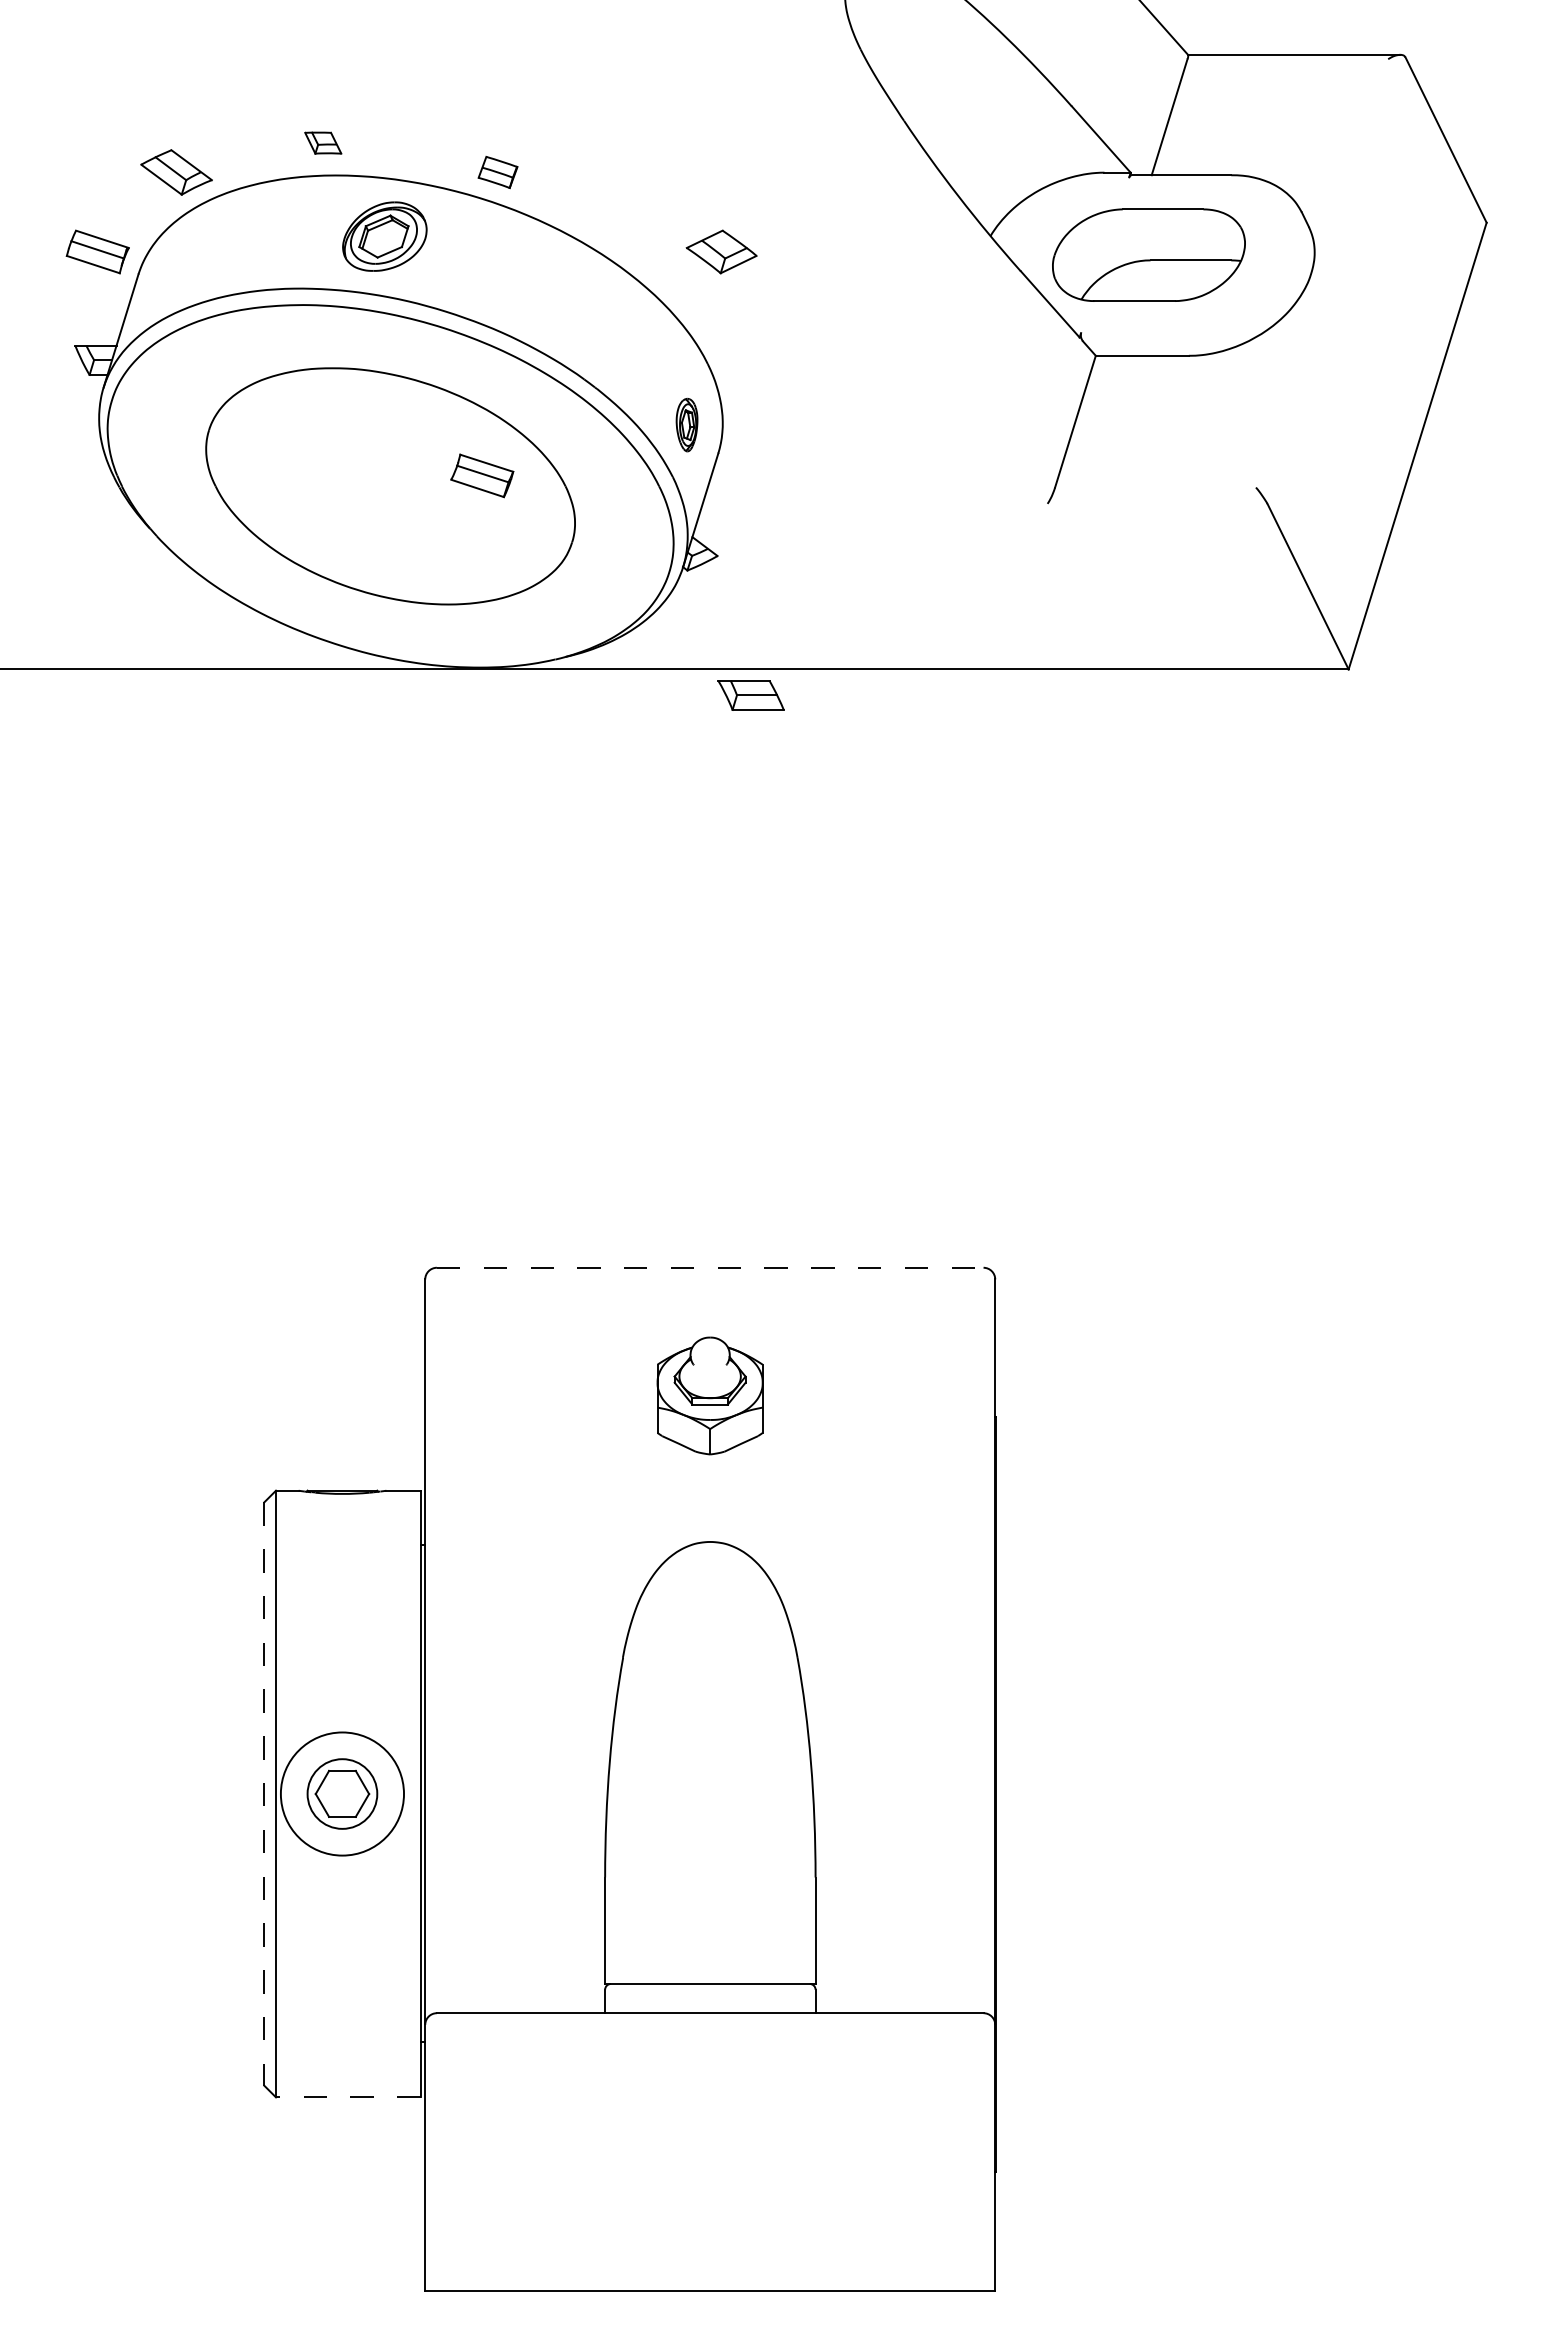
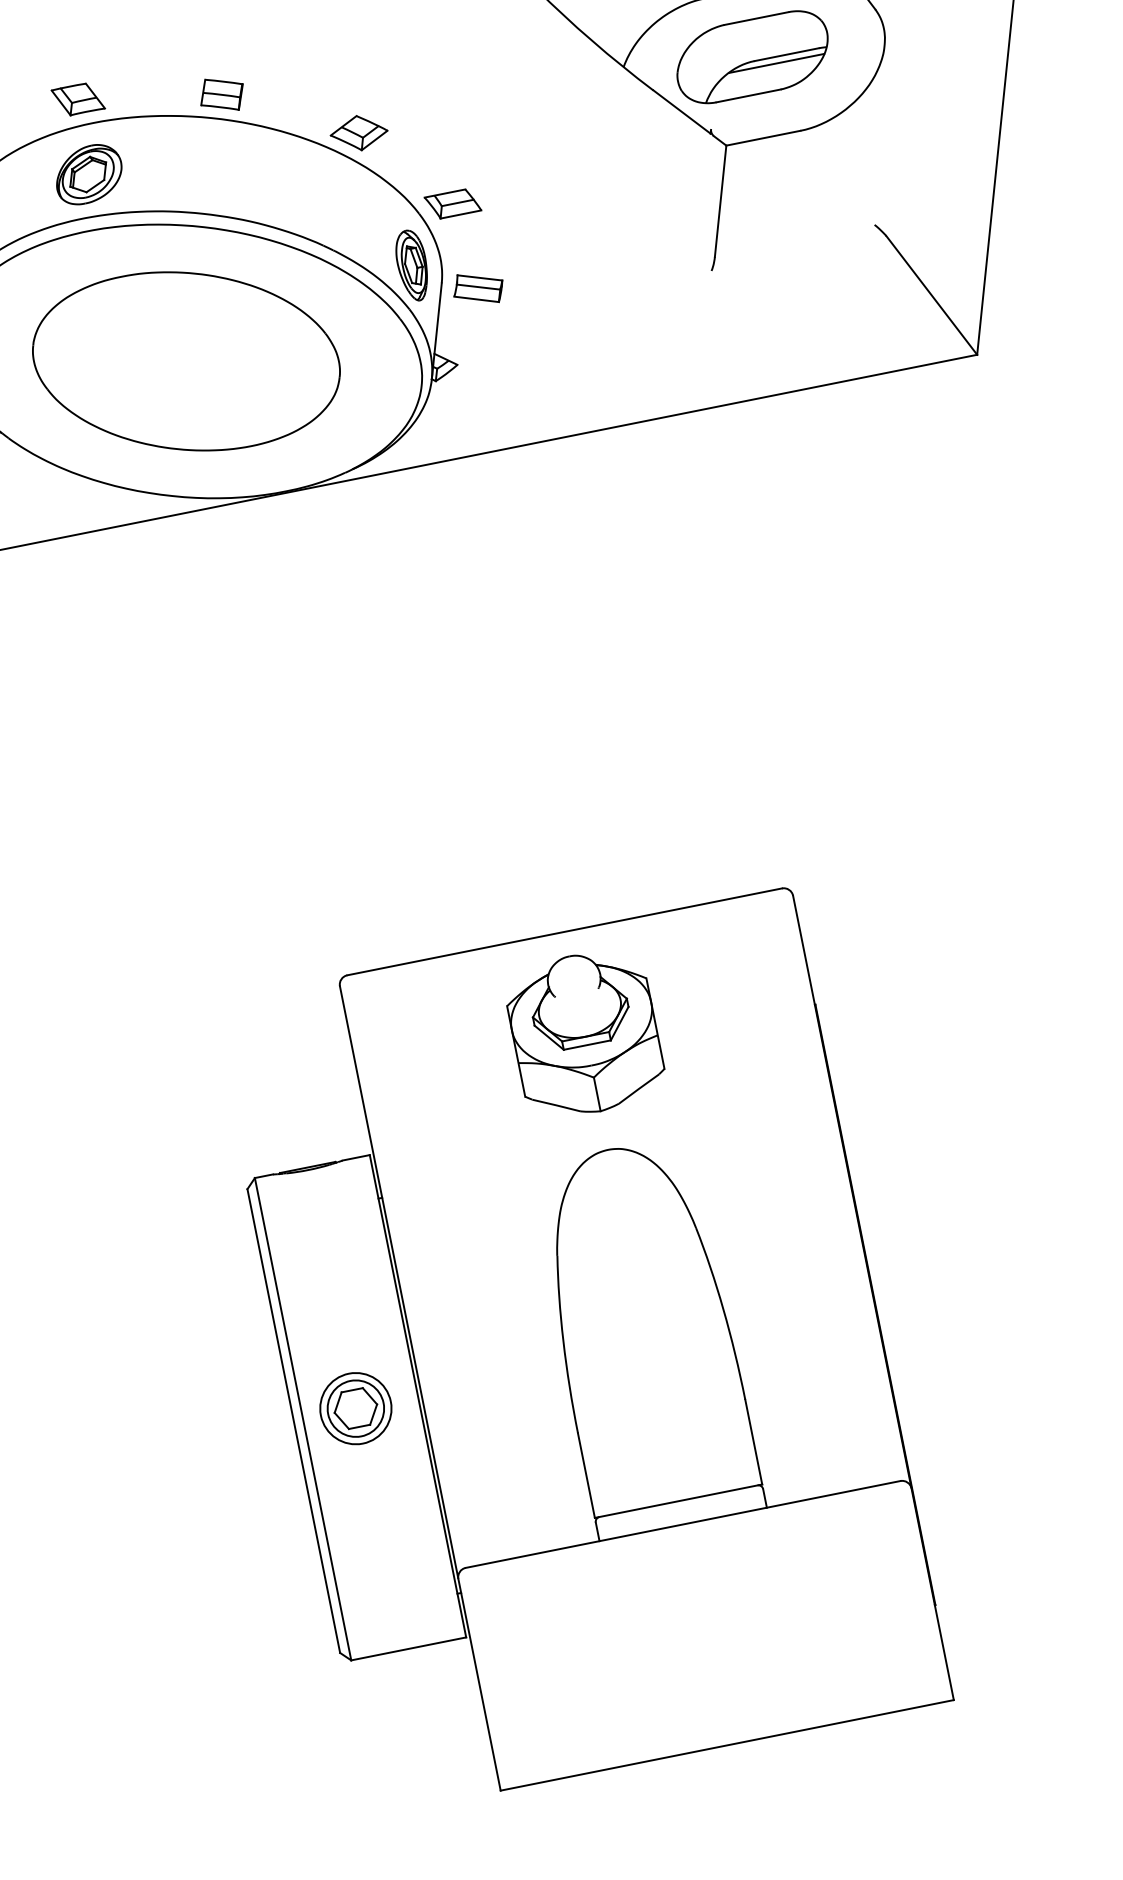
part: (323, 142) -> (78, 98), size x1.67
part: (497, 172) -> (221, 94), size x1.43
part: (384, 236) -> (88, 174), moved
part: (721, 251) -> (358, 132), moved
line: (1176, 268) -> (776, 63), added
part: (686, 424) -> (411, 265), size x1.67
part: (482, 475) -> (478, 288), moved
part: (750, 695) -> (452, 204), moved
line: (710, 1267) -> (564, 931), dashed -> solid
part: (709, 1395) -> (584, 1033), size x1.67
line: (264, 1794) -> (294, 1421), dashed -> solid
circle: (342, 1794) -> (356, 1409), size x0.71
line: (347, 2097) -> (408, 1649), dashed -> solid

